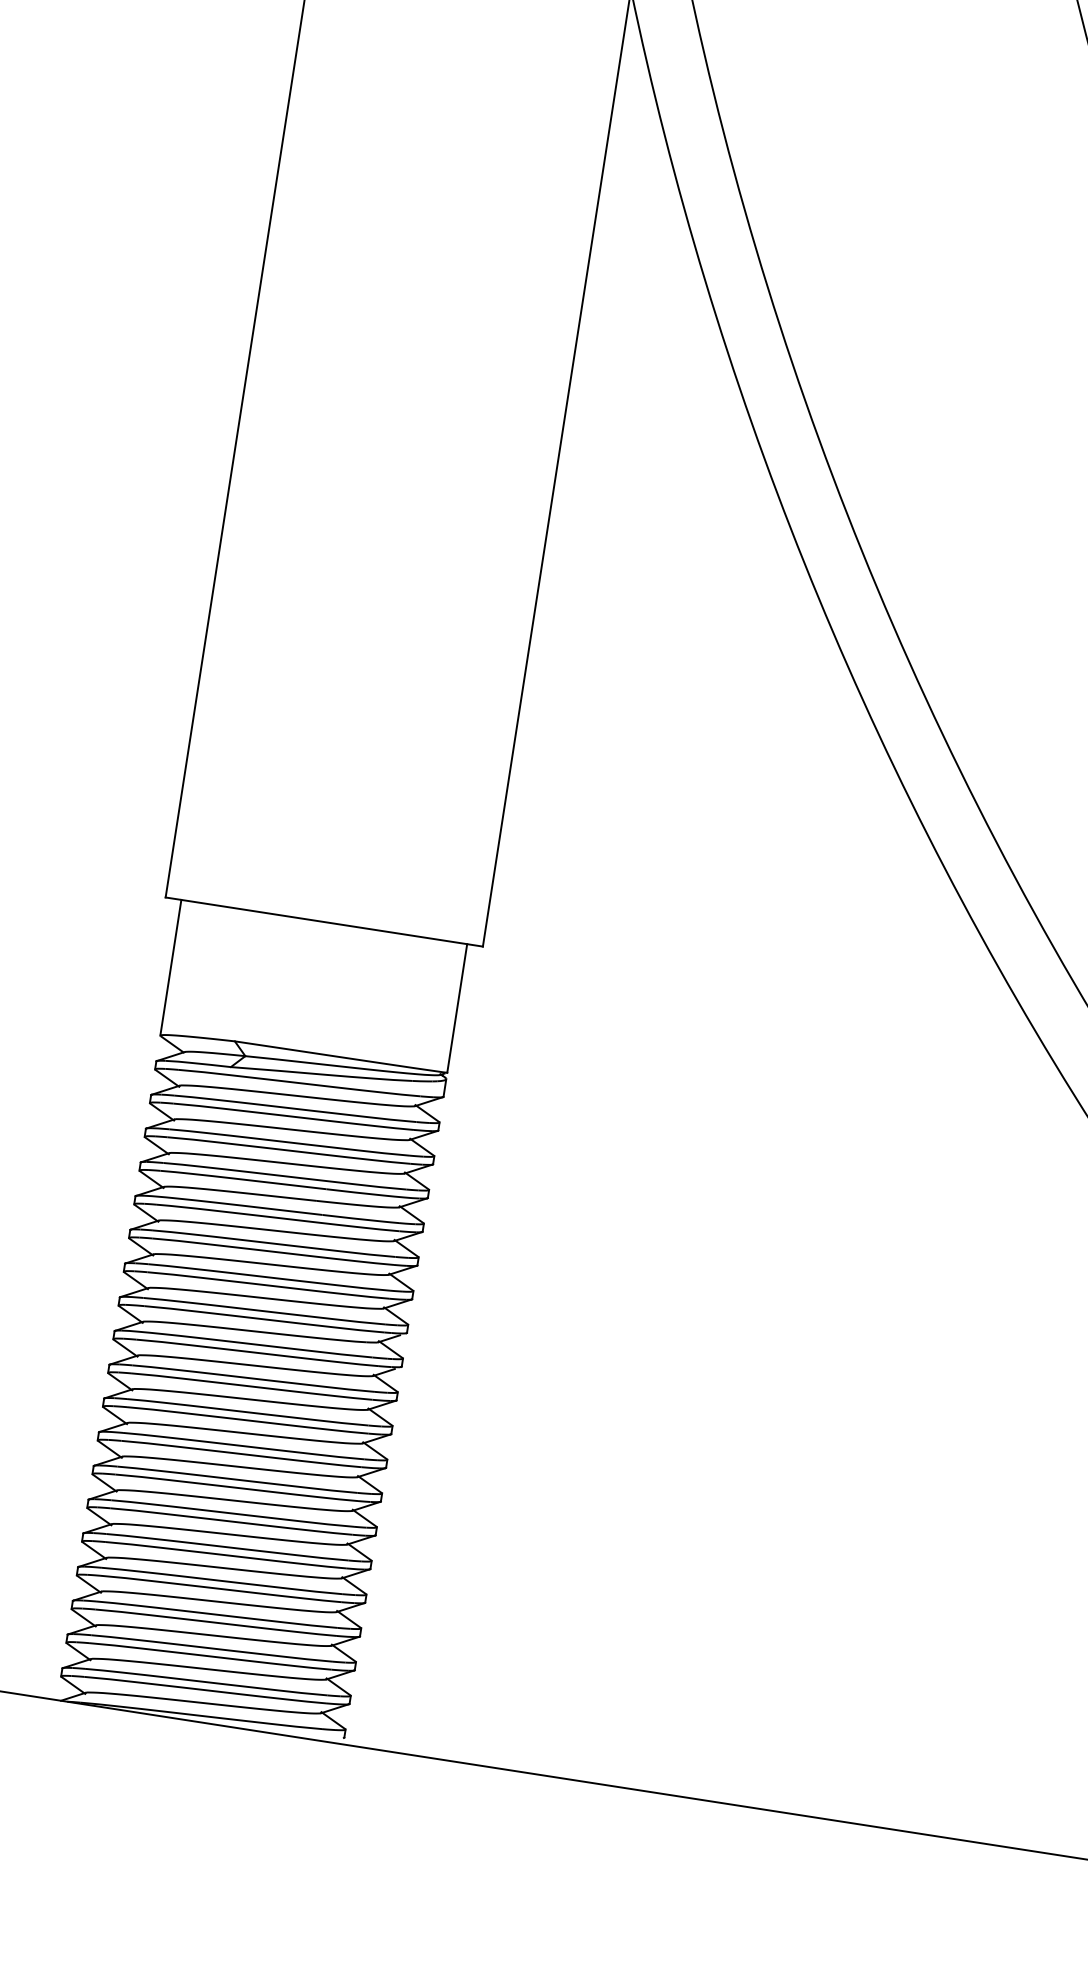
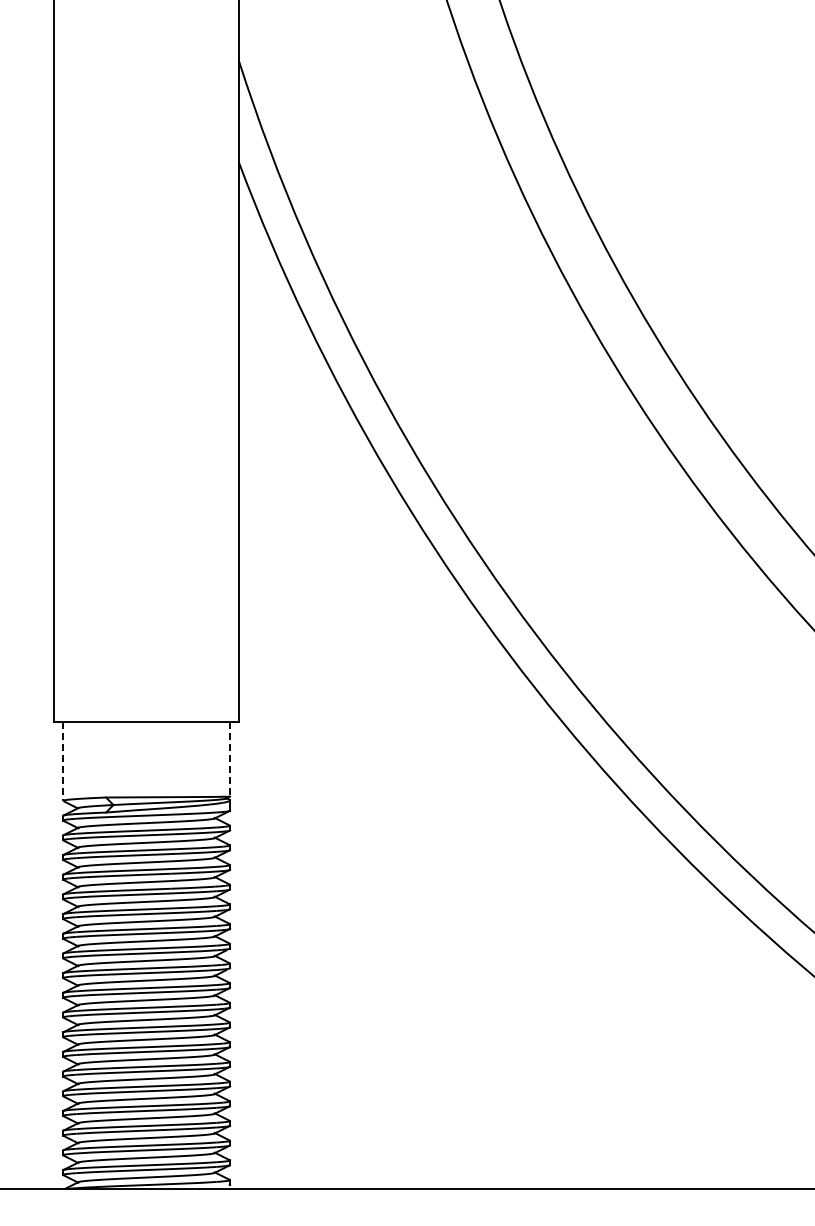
line: (171, 968) -> (63, 761), solid -> dashed
line: (457, 1009) -> (230, 759), solid -> dashed

